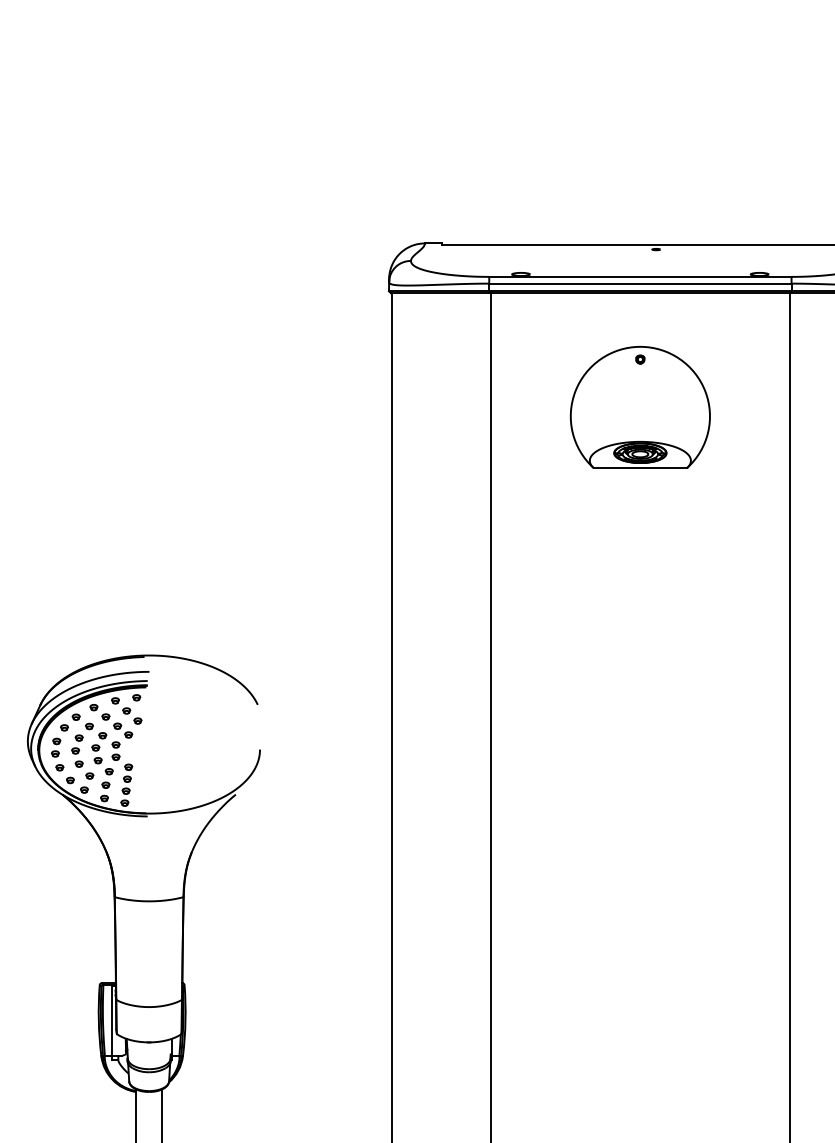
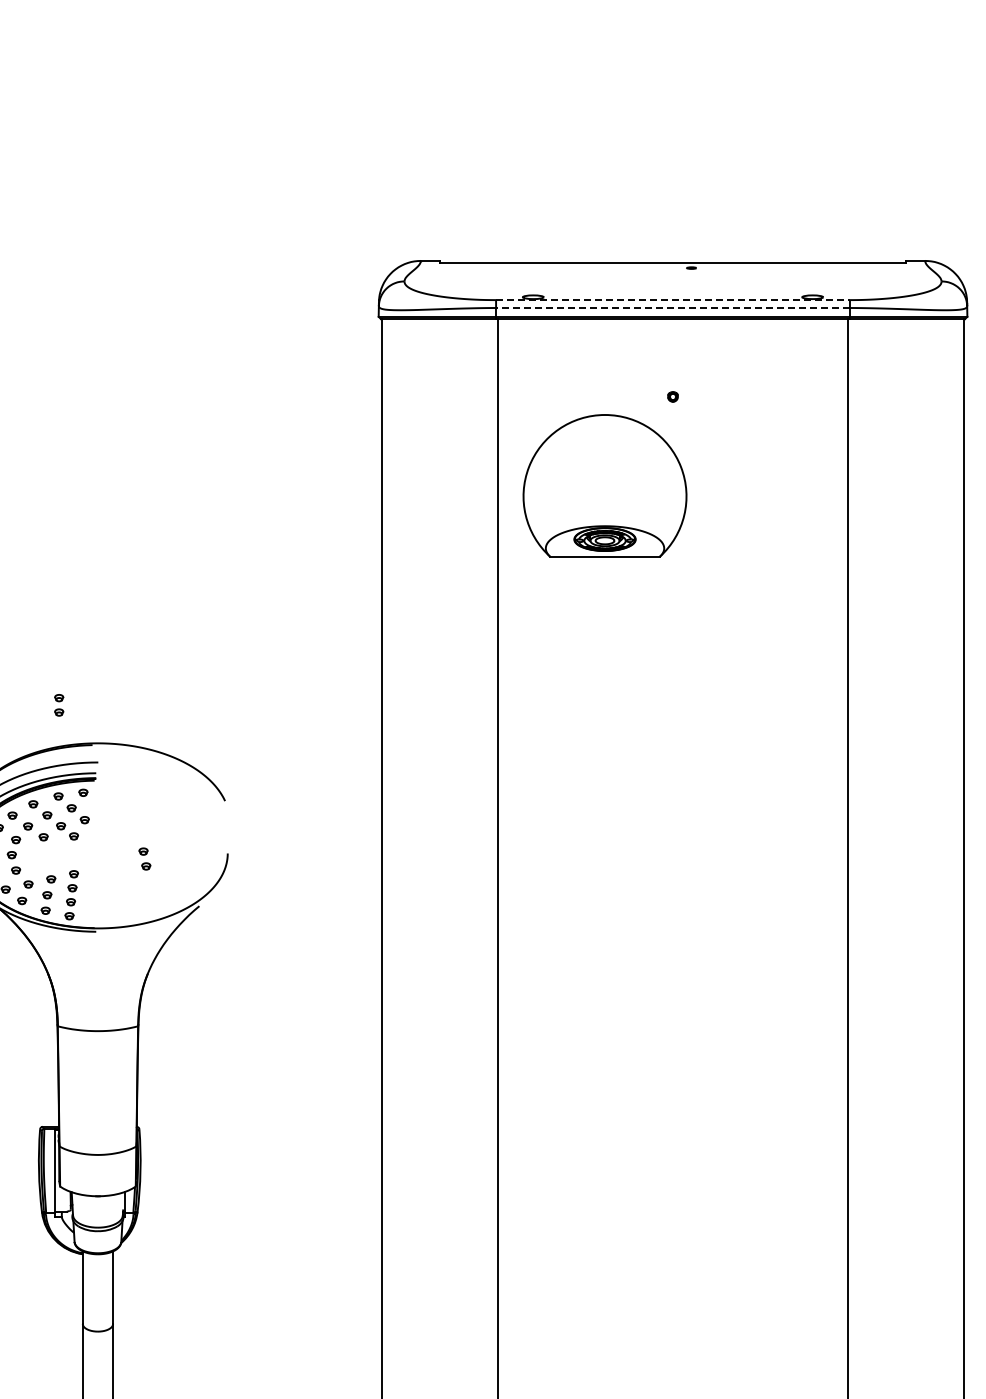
line: (640, 277) -> (673, 300), solid -> dashed
line: (640, 284) -> (673, 308), solid -> dashed
part: (639, 407) -> (604, 485), moved
part: (116, 751) -> (59, 705), moved
part: (96, 753) -> (144, 858), moved

